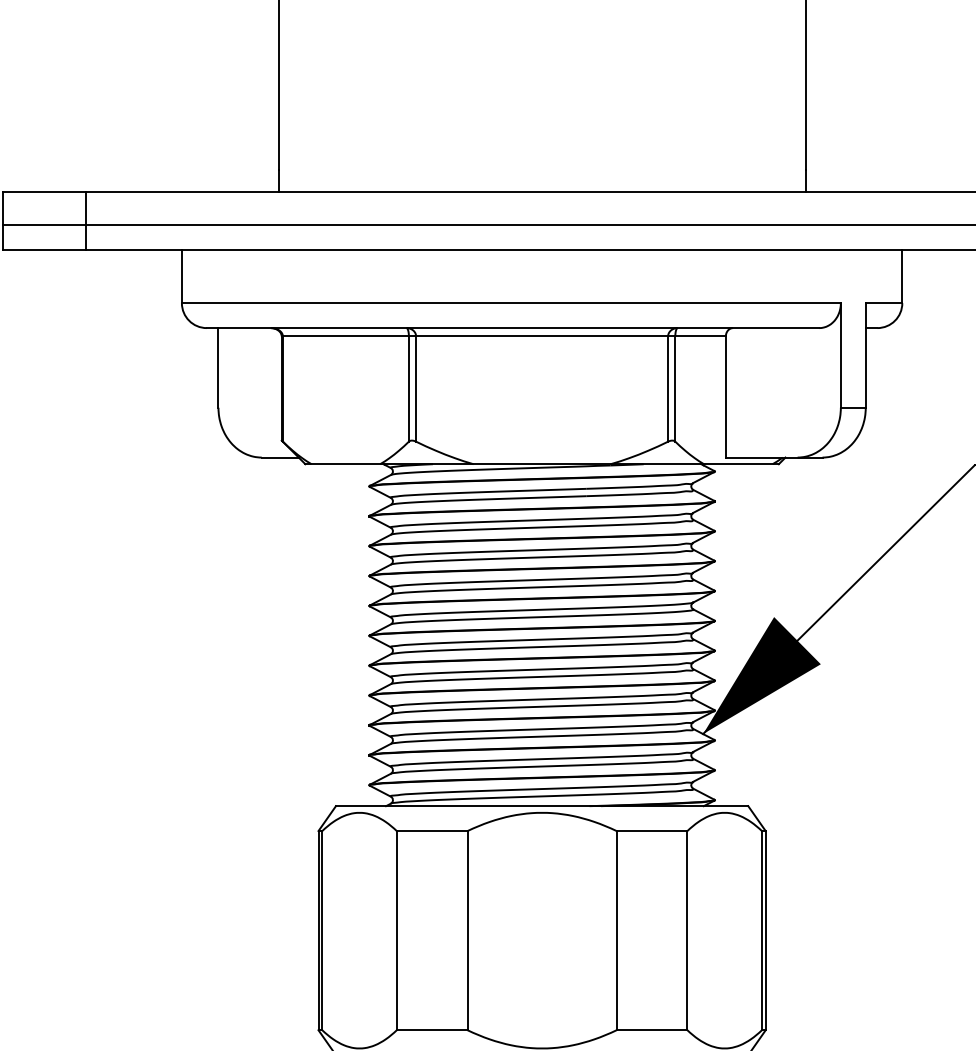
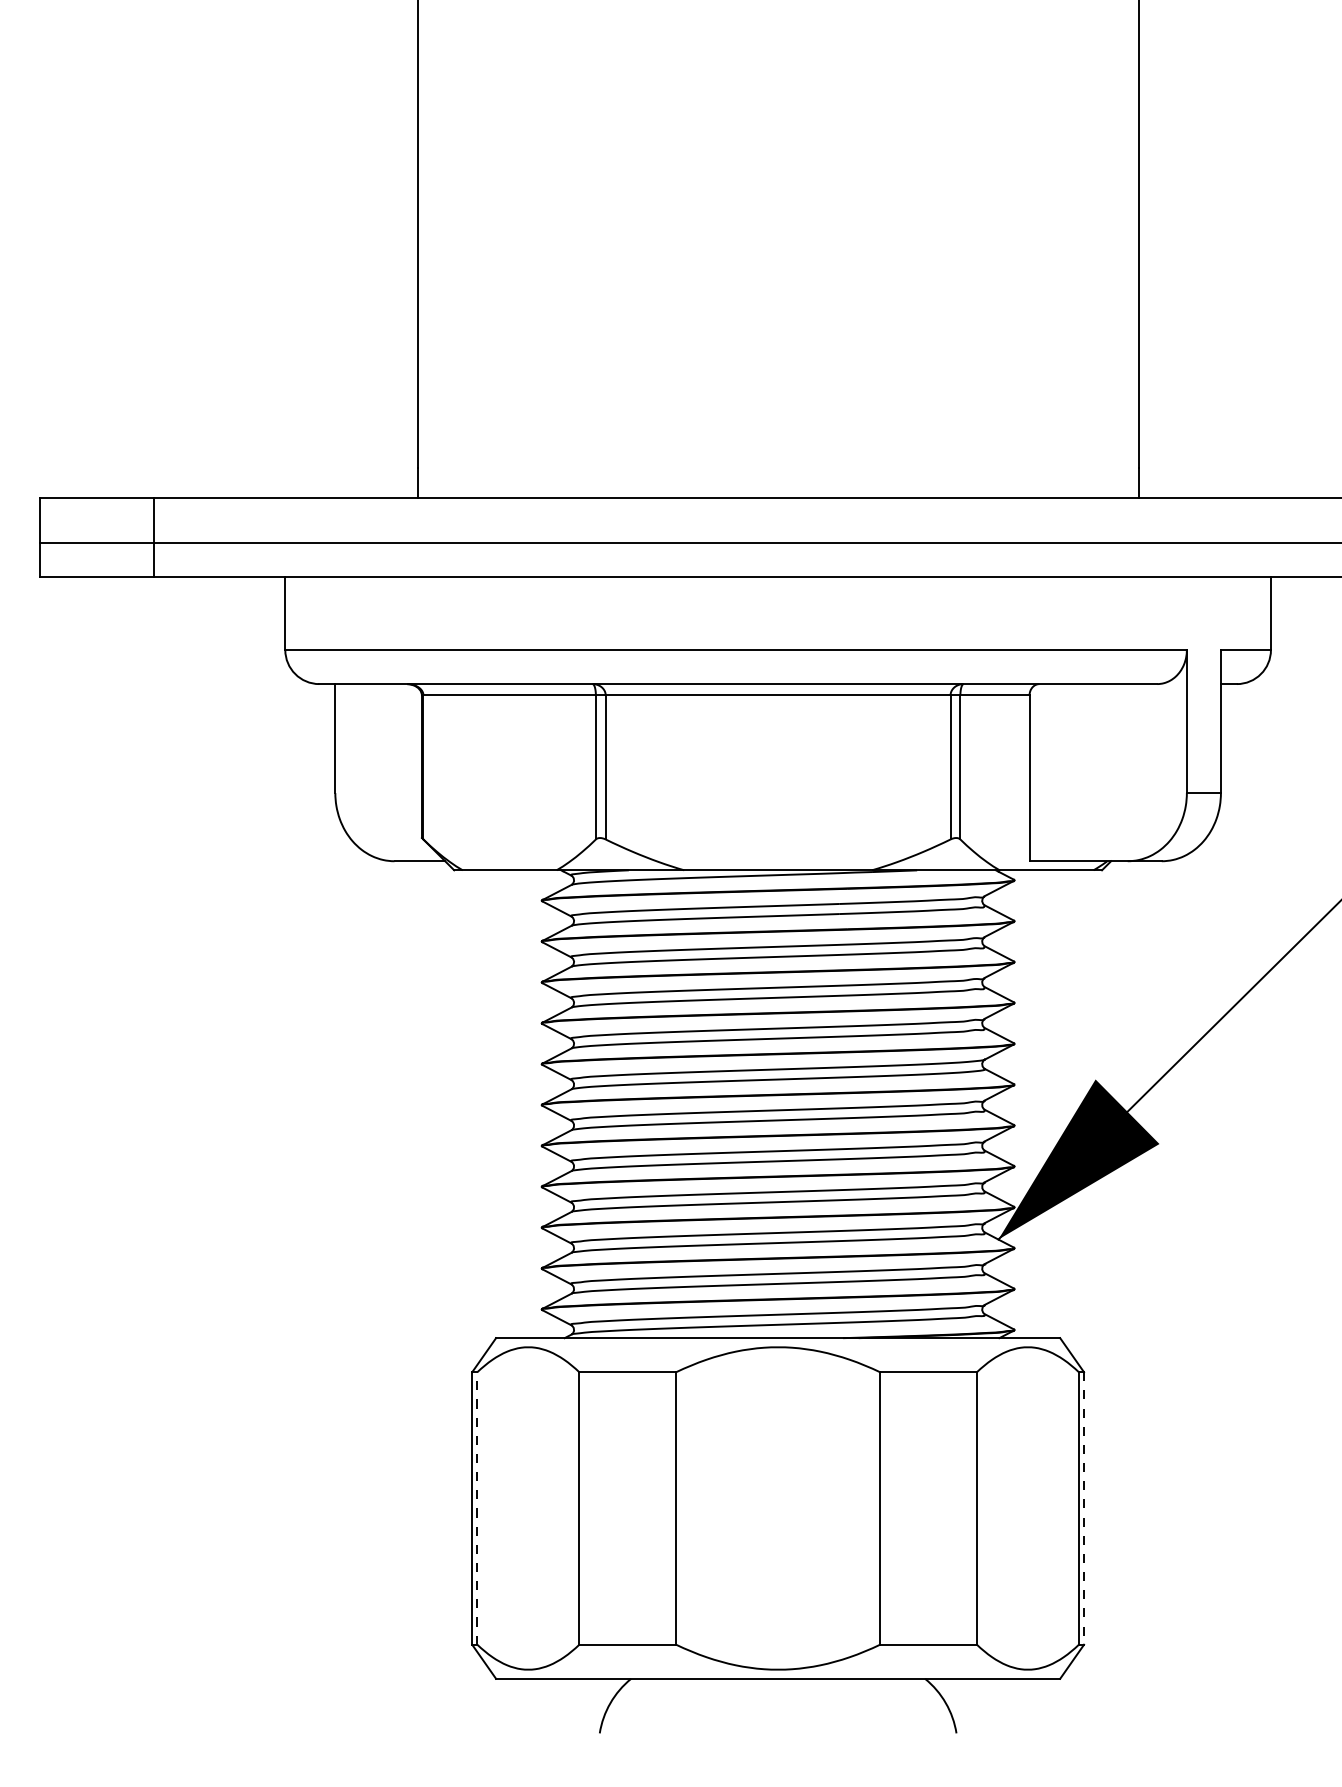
line: (322, 929) -> (477, 1507), solid -> dashed
line: (766, 930) -> (1084, 1508), solid -> dashed

